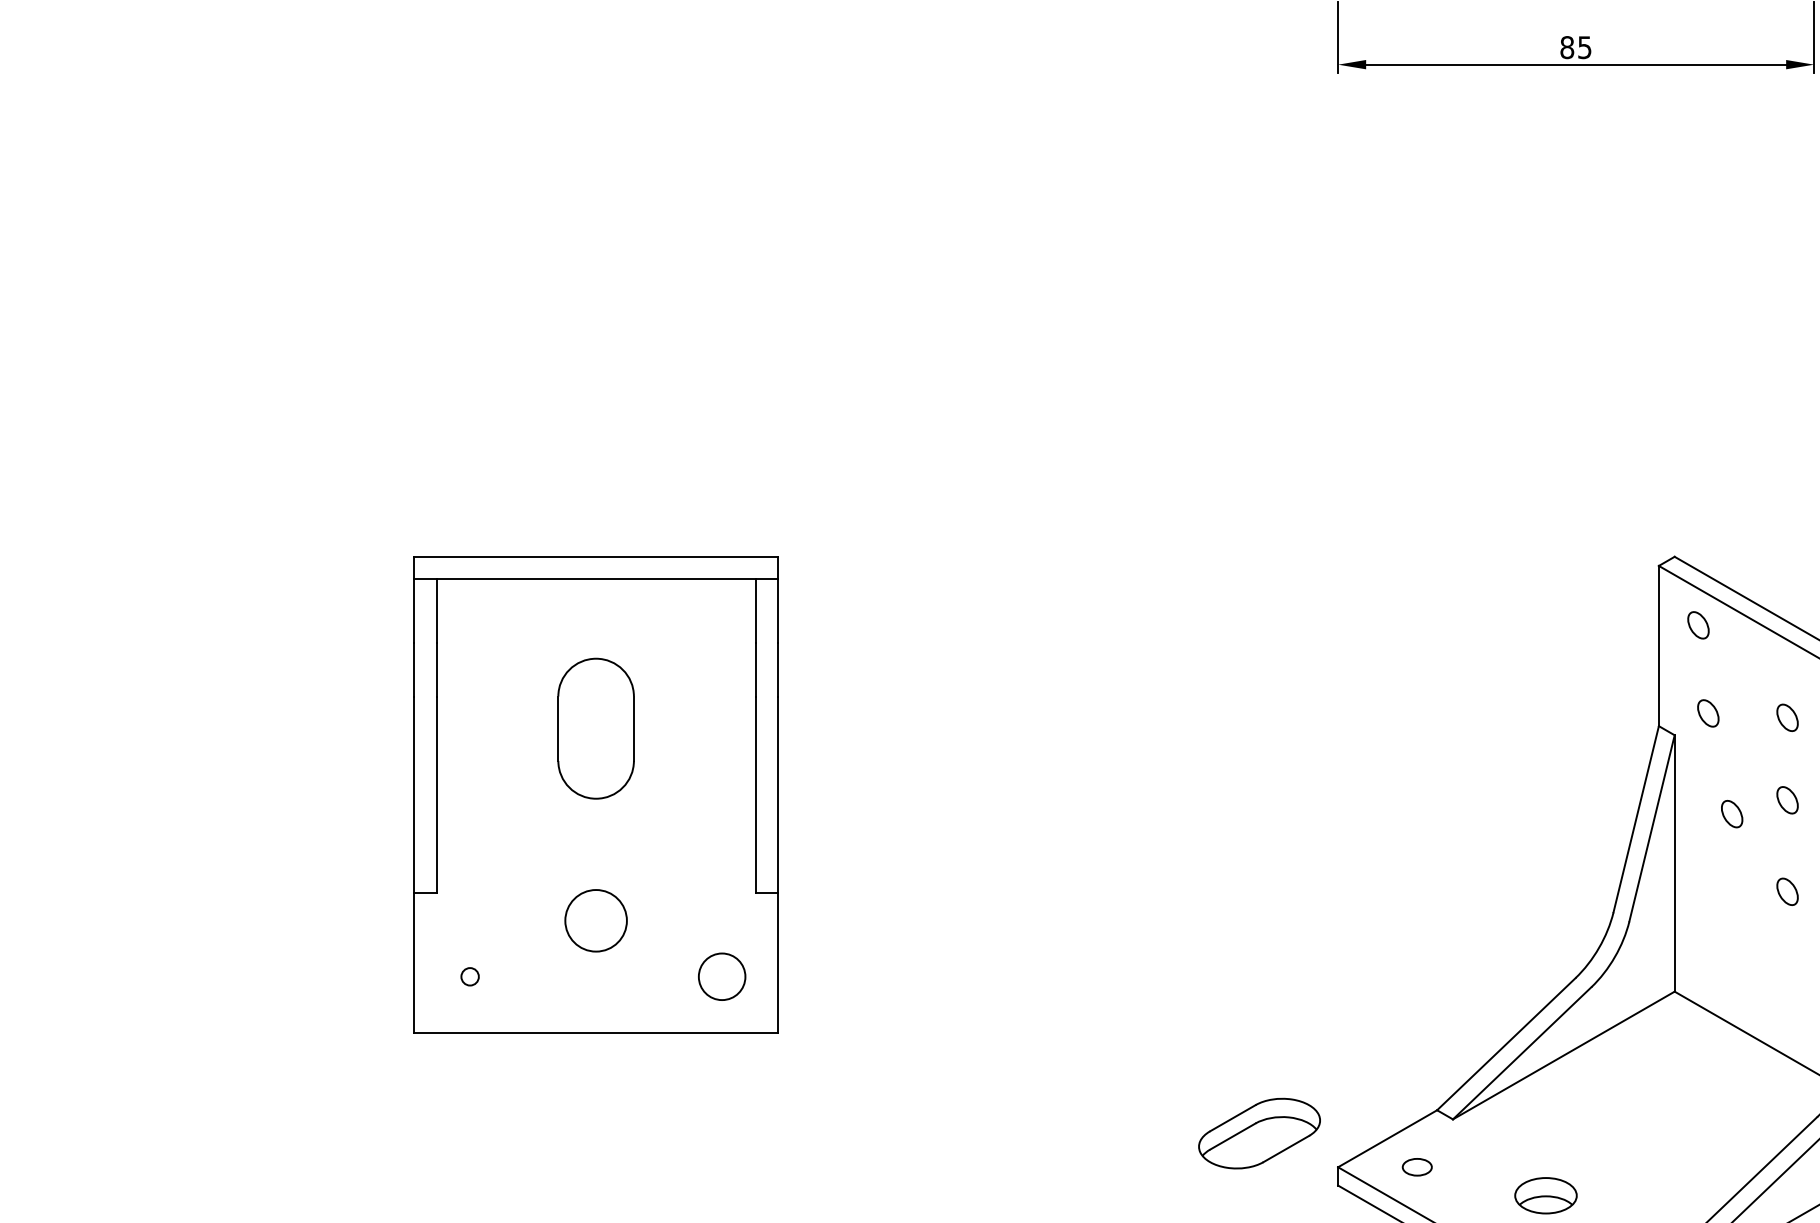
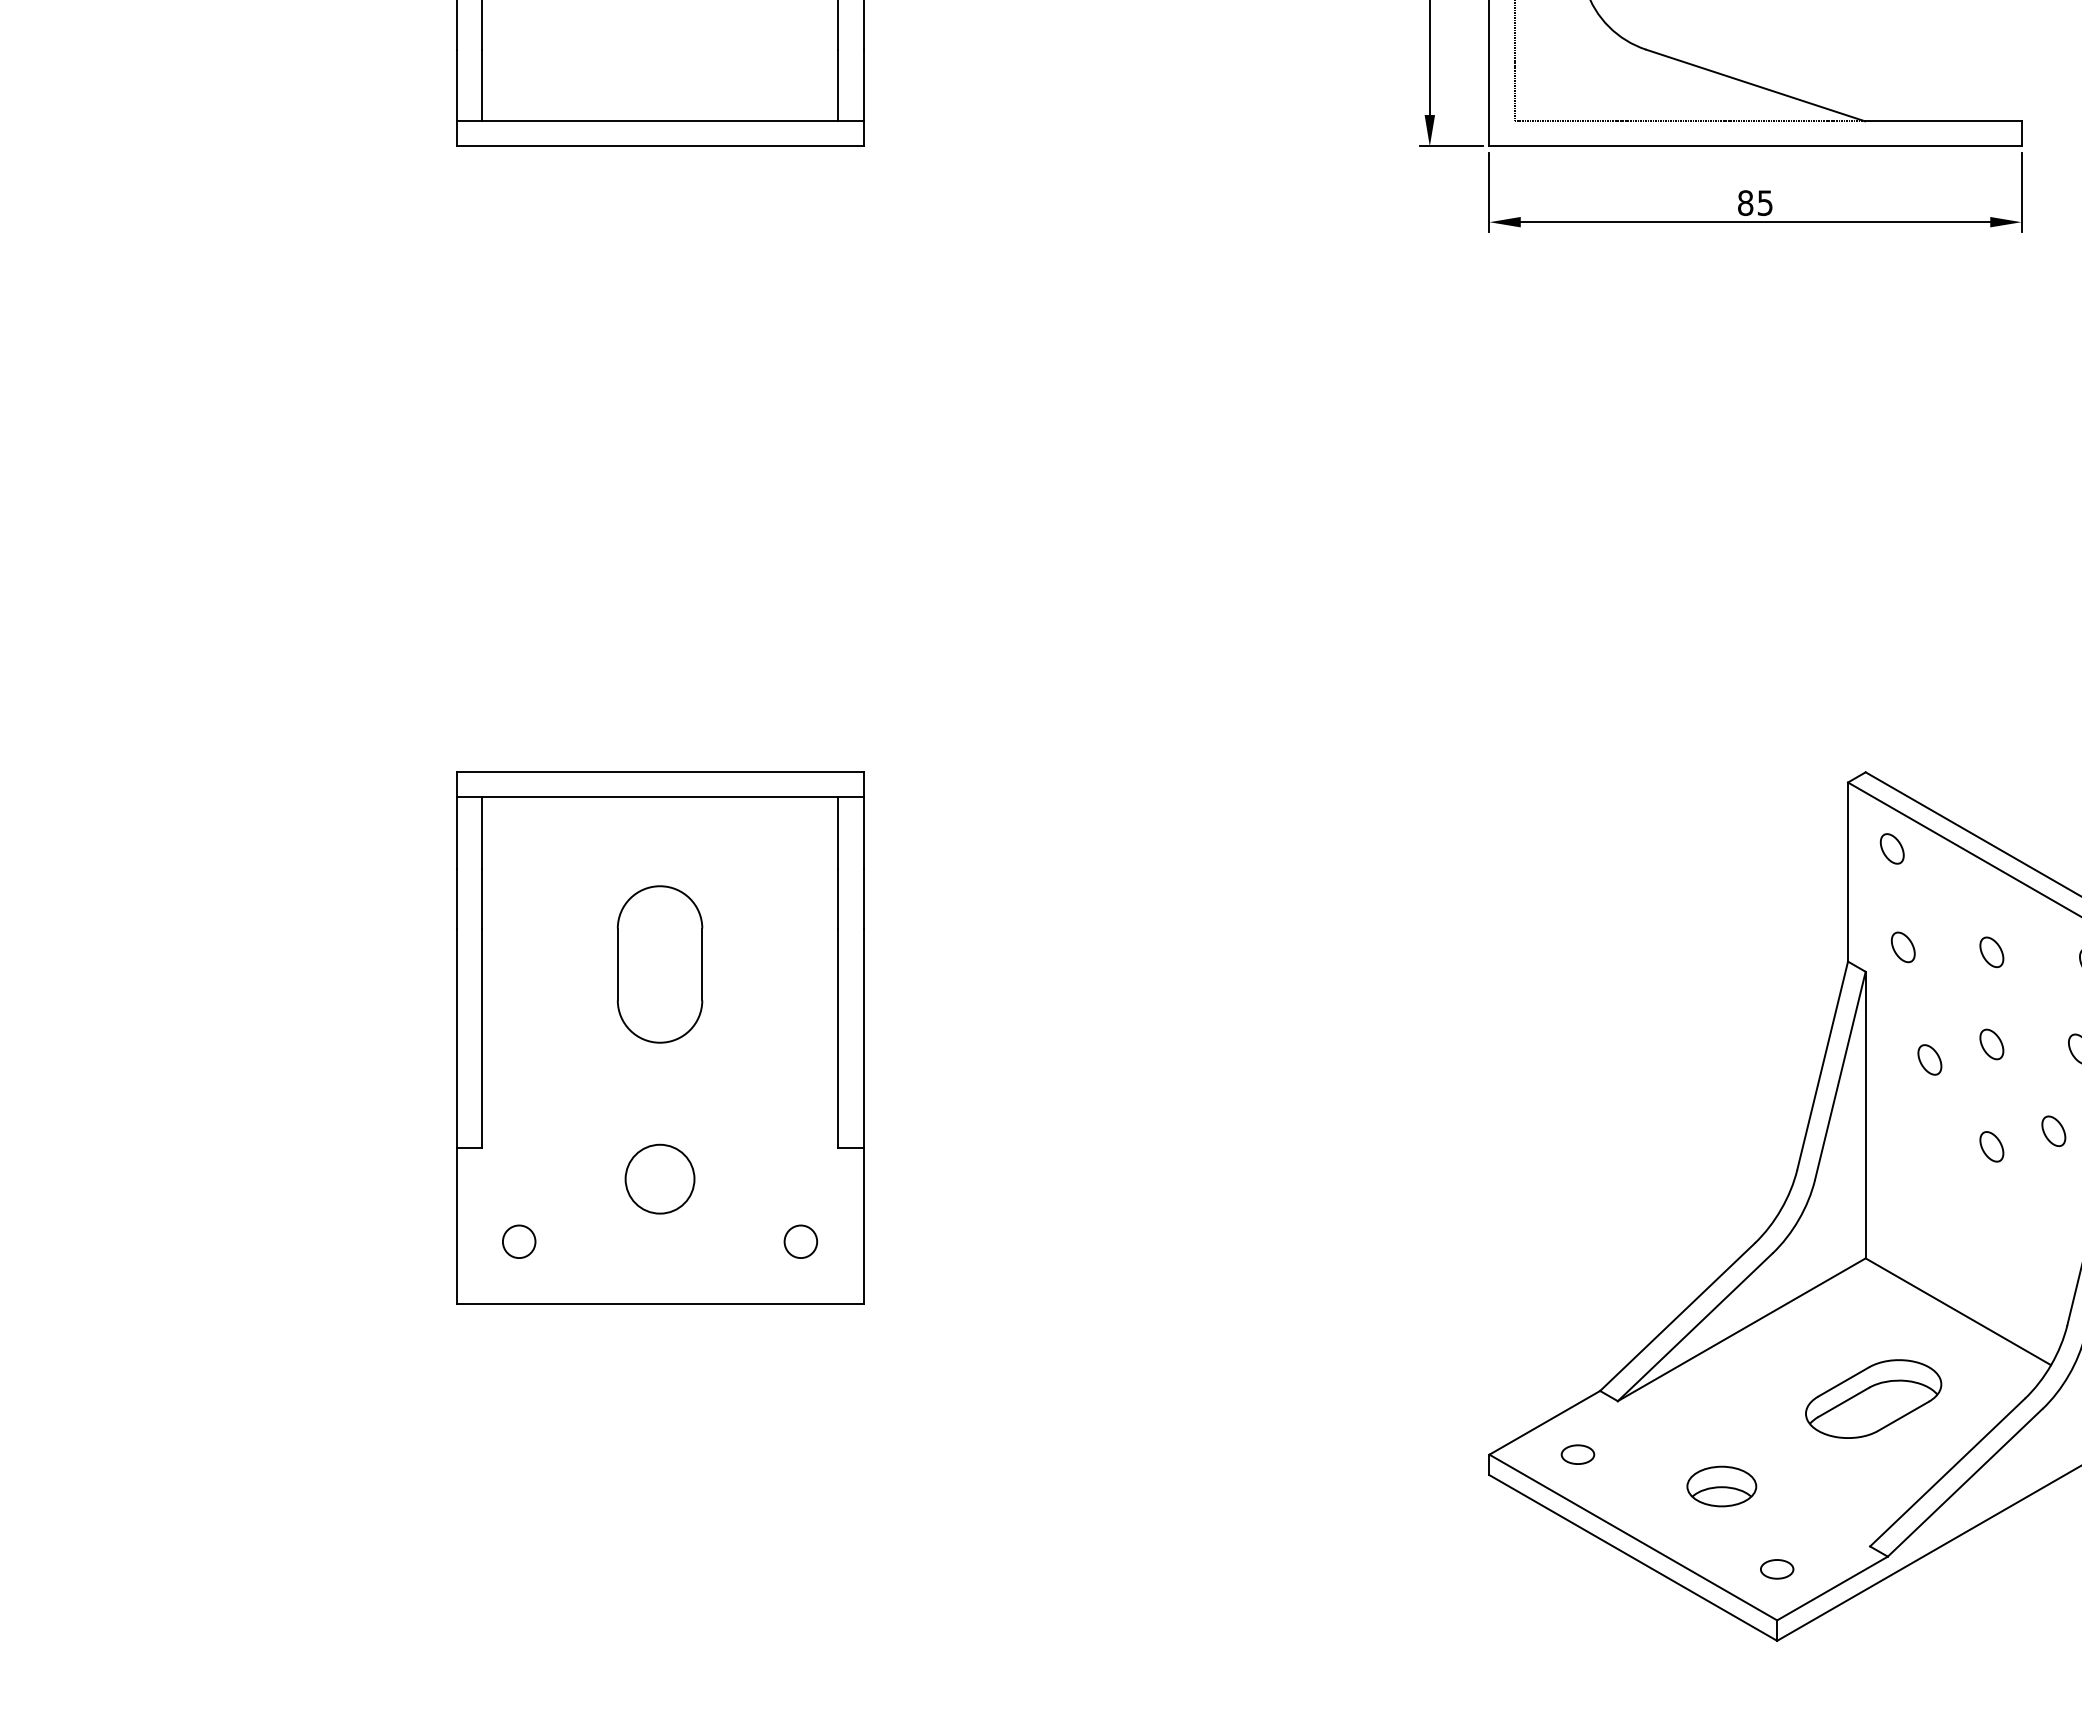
circle: (469, 976) -> (518, 1241), size x1.67
circle: (721, 976) -> (800, 1241), size x0.62
part: (1259, 1133) -> (1873, 1398), moved

